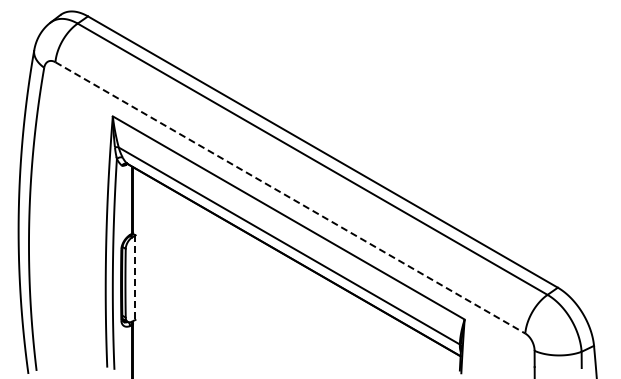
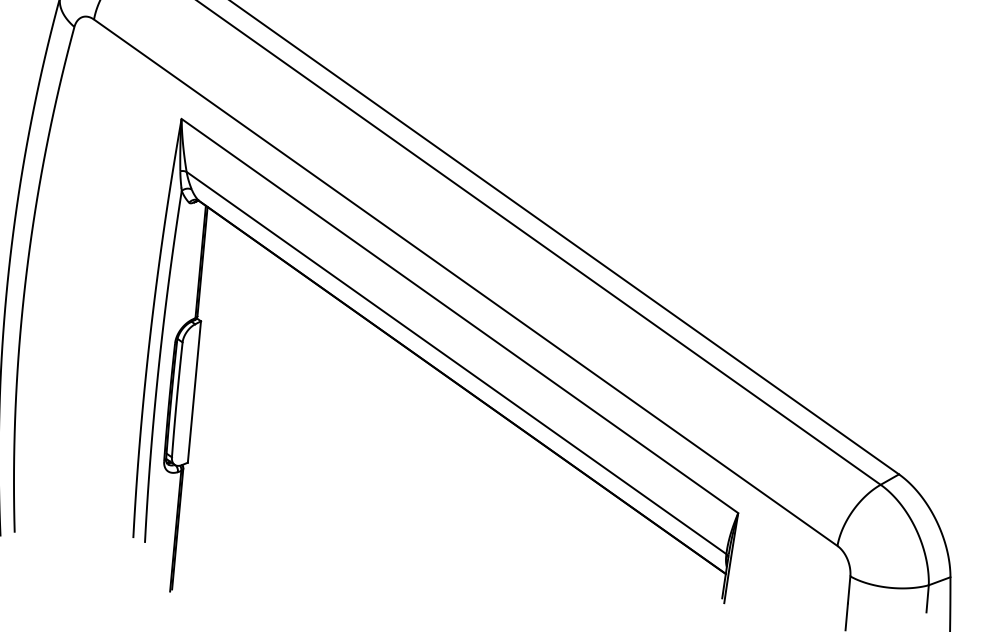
line: (290, 198) -> (465, 283), dashed -> solid
line: (135, 278) -> (194, 393), dashed -> solid

